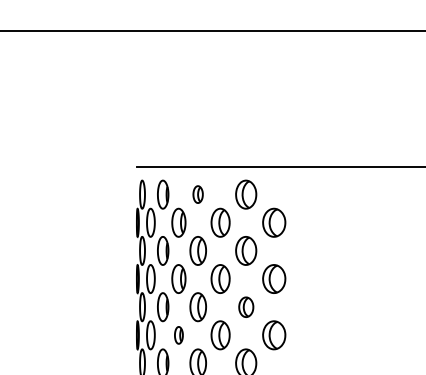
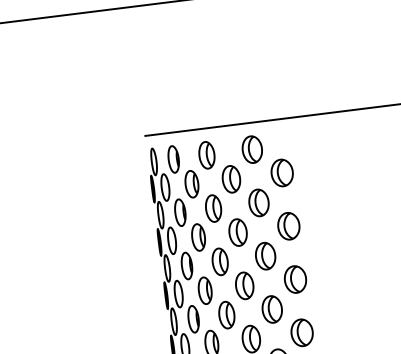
part: (197, 194) -> (206, 155), size x1.67
part: (246, 307) -> (265, 256), size x1.43
part: (178, 335) -> (204, 290), size x1.67

